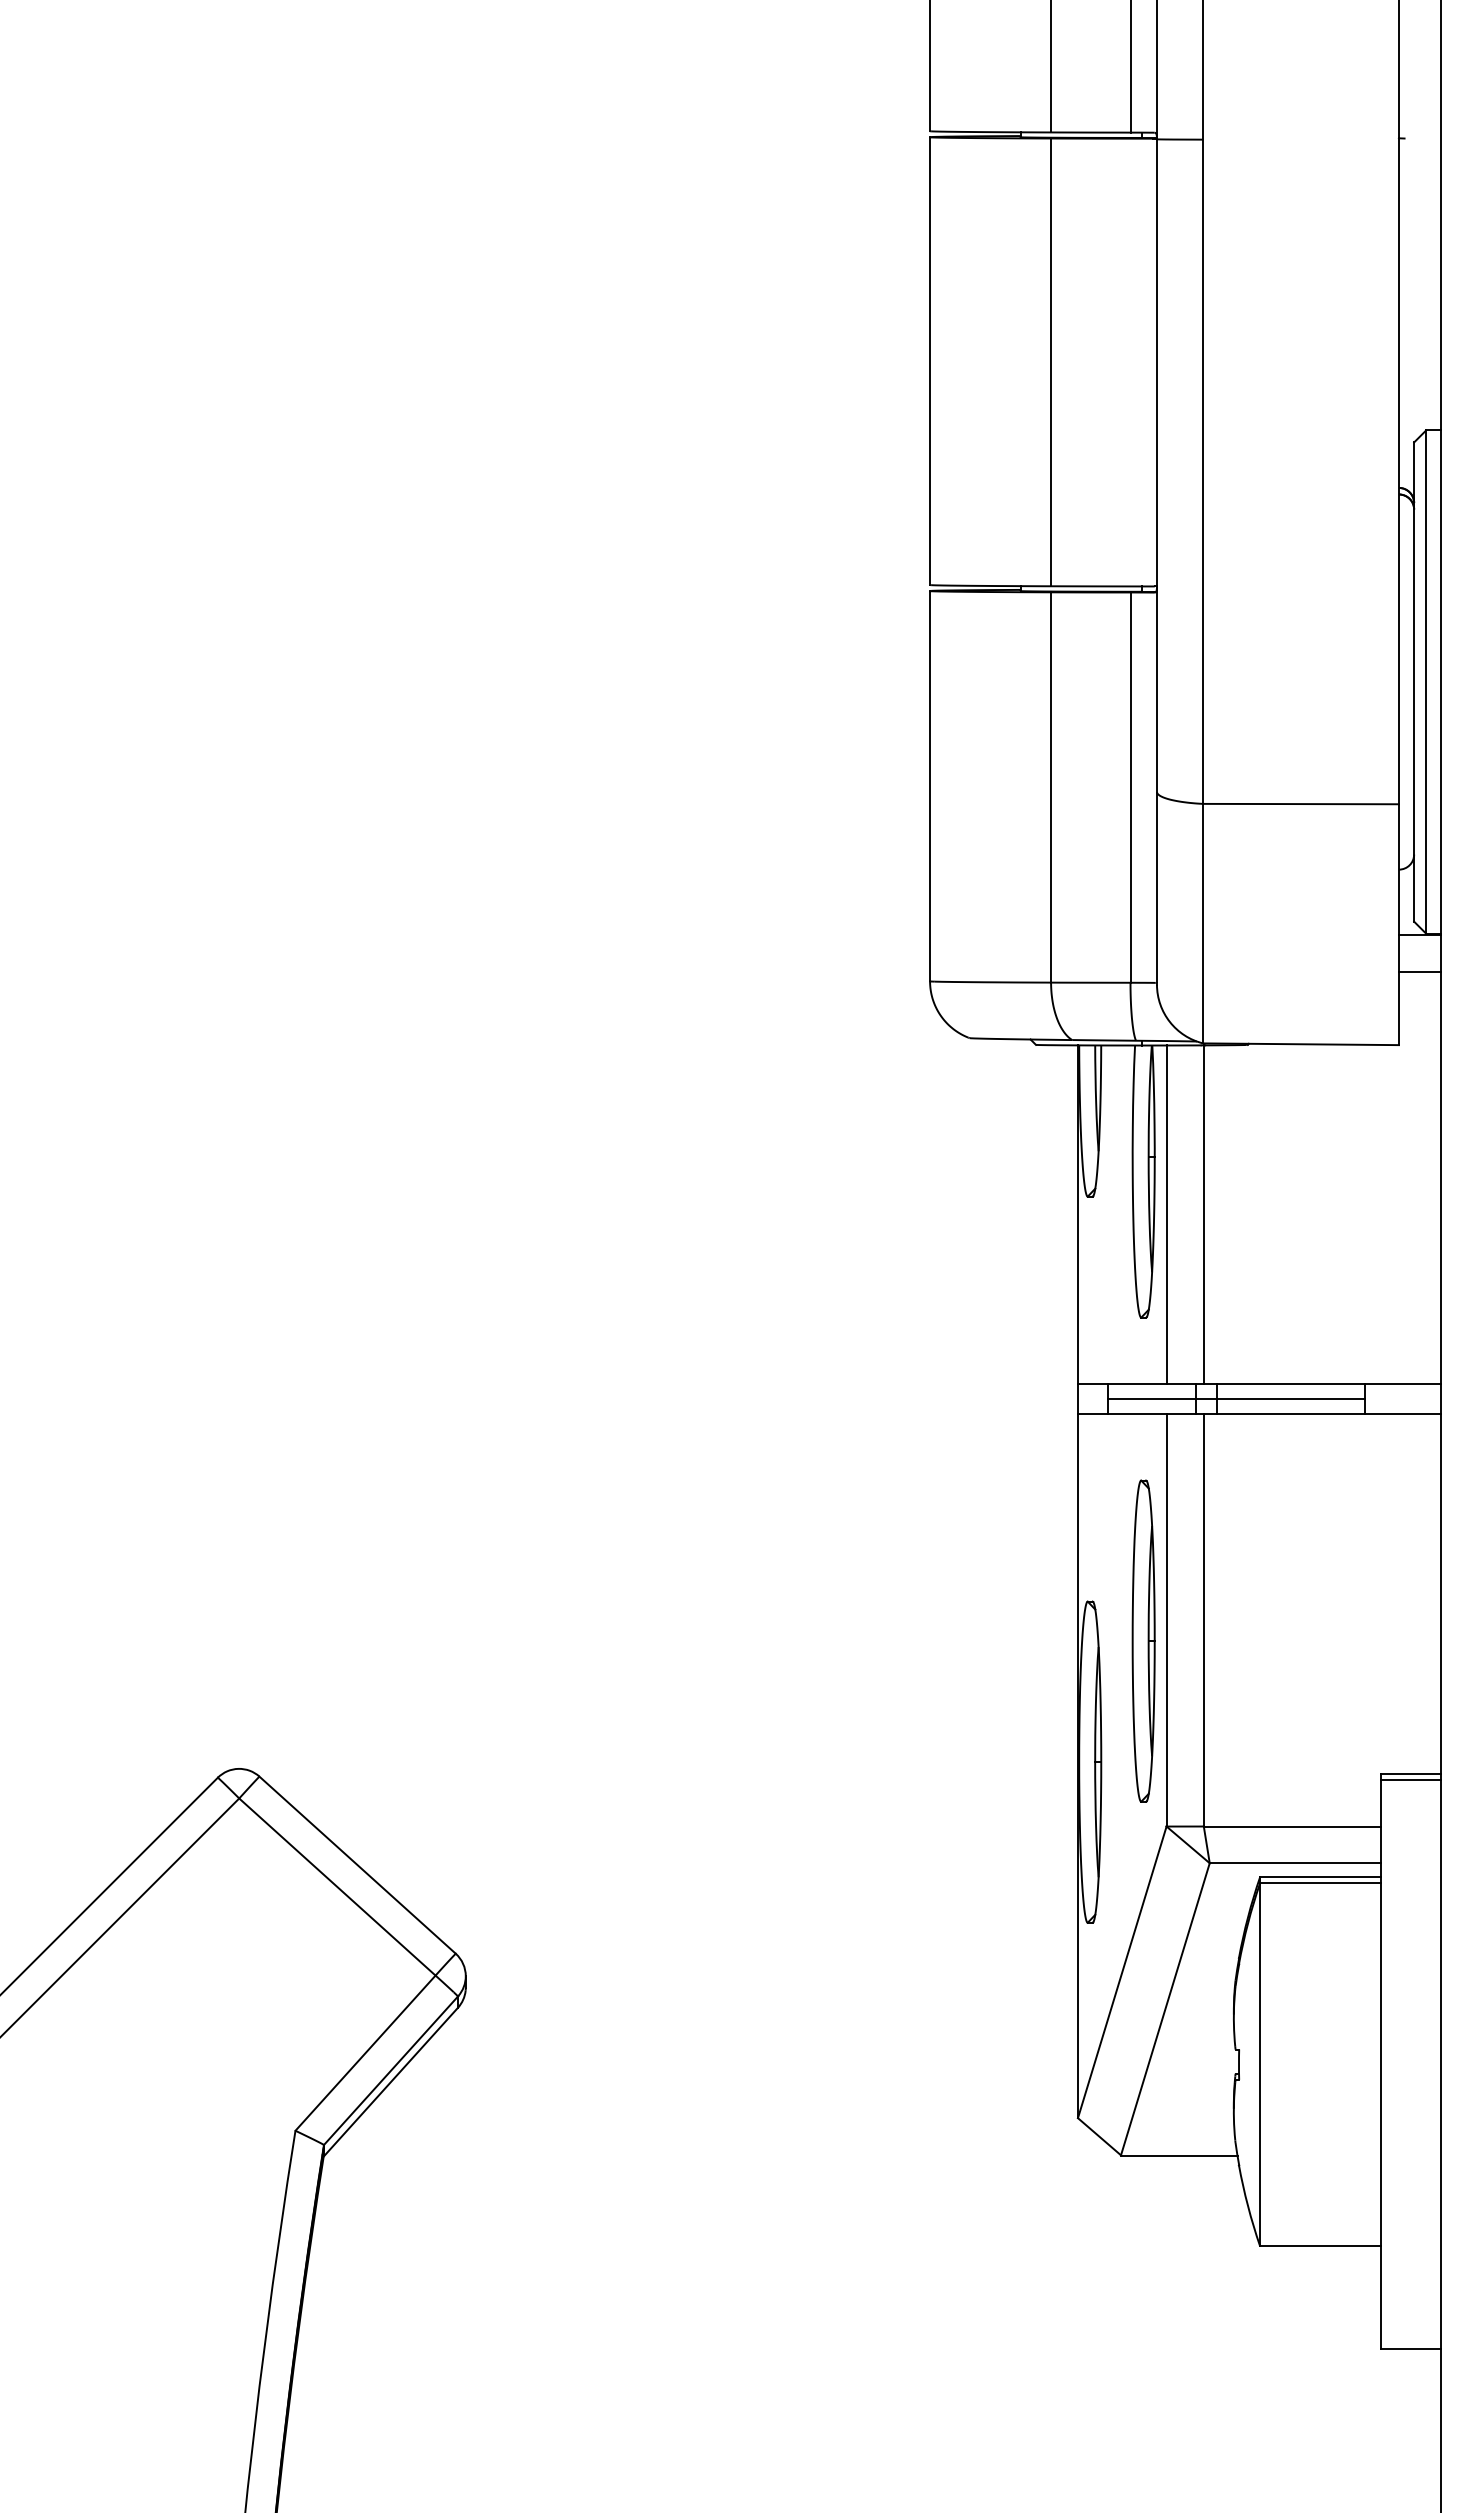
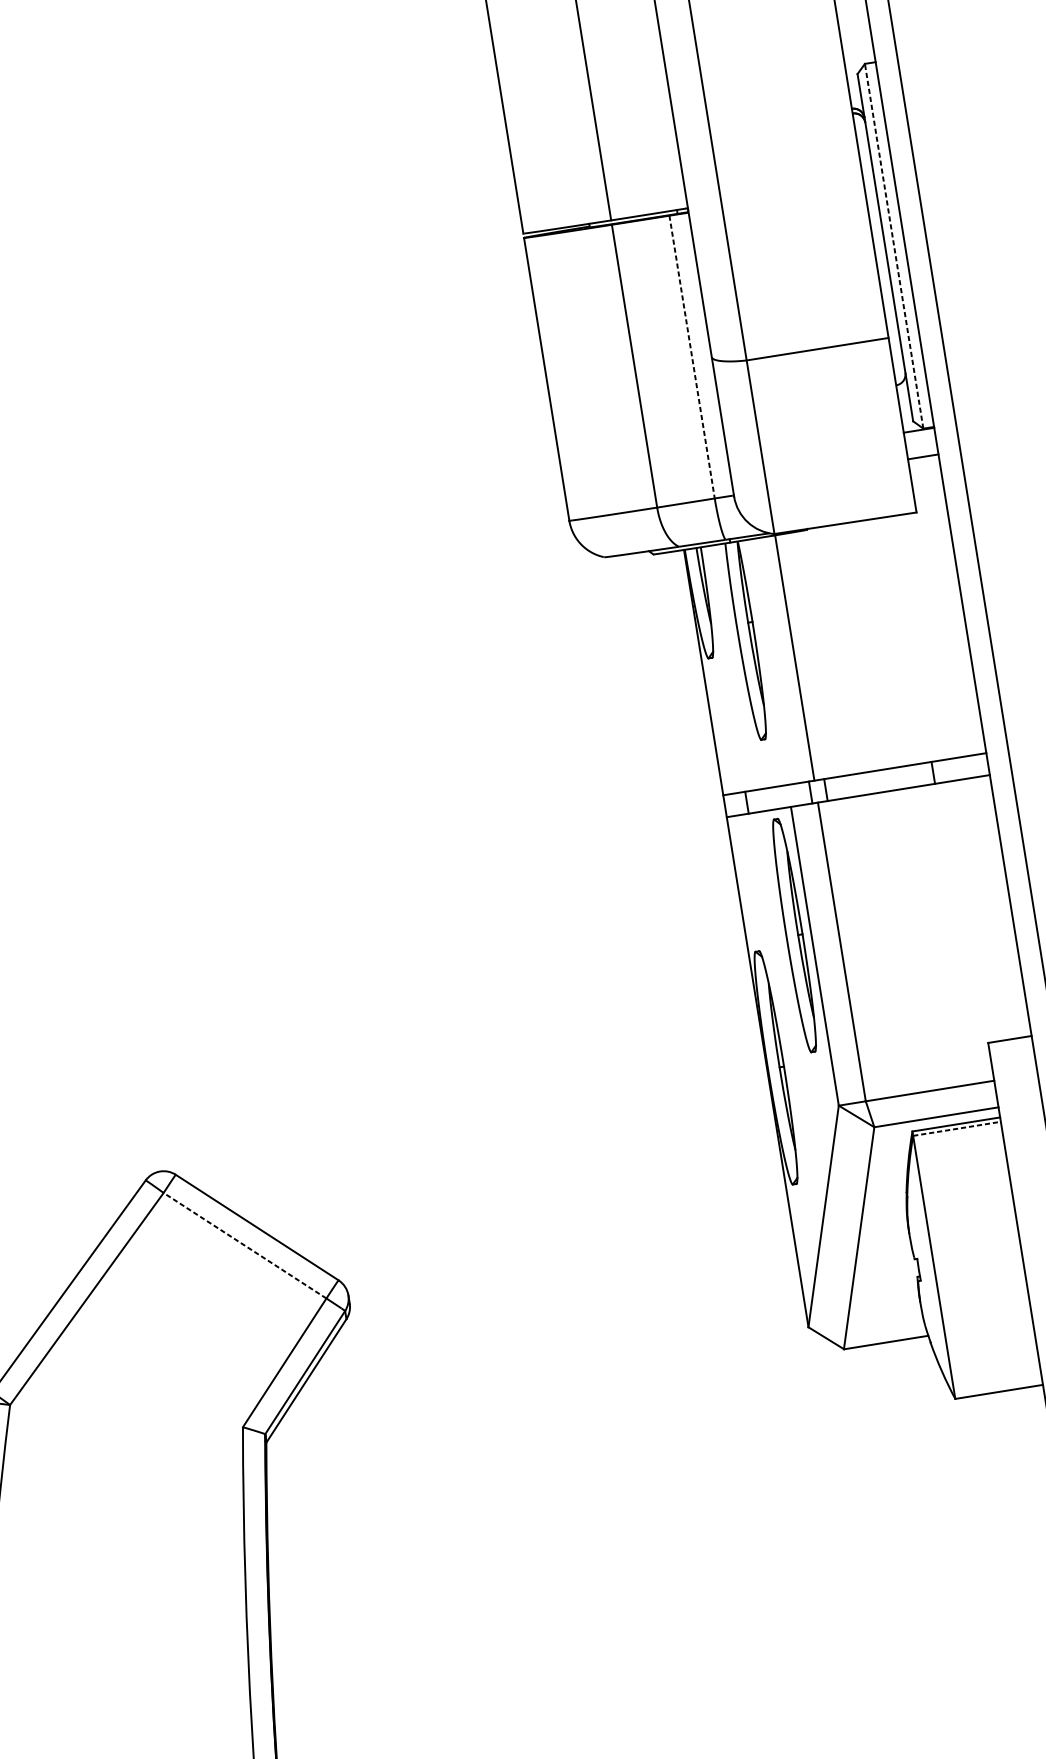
line: (1426, 682) -> (894, 246), solid -> dashed
line: (1130, 788) -> (692, 357), solid -> dashed
line: (1166, 1214) -> (767, 662), removed
line: (1236, 1399) -> (839, 788), removed
part: (1143, 1640) -> (794, 935), moved
line: (1411, 1780) -> (1010, 1043), removed
line: (1320, 1883) -> (956, 1129), solid -> dashed
line: (337, 1886) -> (245, 1245), solid -> dashed

